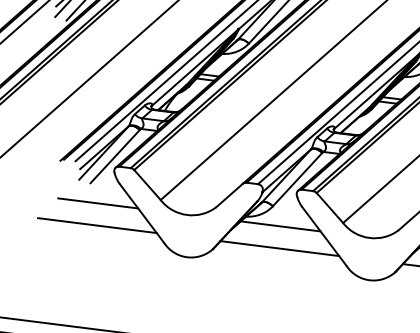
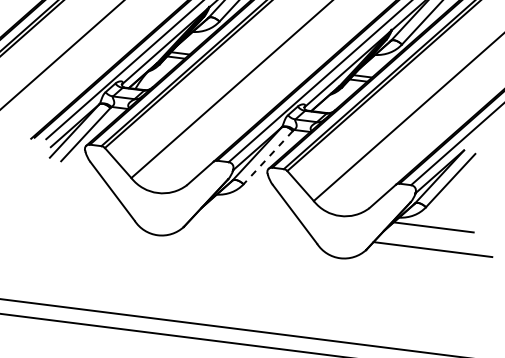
line: (296, 179) -> (267, 157), solid -> dashed
line: (97, 203) -> (68, 181), removed
line: (96, 225) -> (67, 203), removed
line: (280, 226) -> (251, 204), removed
line: (279, 248) -> (250, 226), removed

